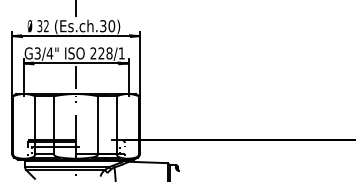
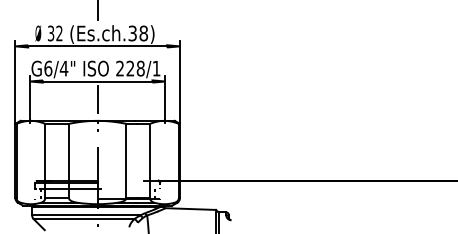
text: (111, 26) -> (143, 33), (Es.ch.30) -> (Es.ch.38)
text: (37, 53) -> (48, 68), G3/4" -> G6/4"

